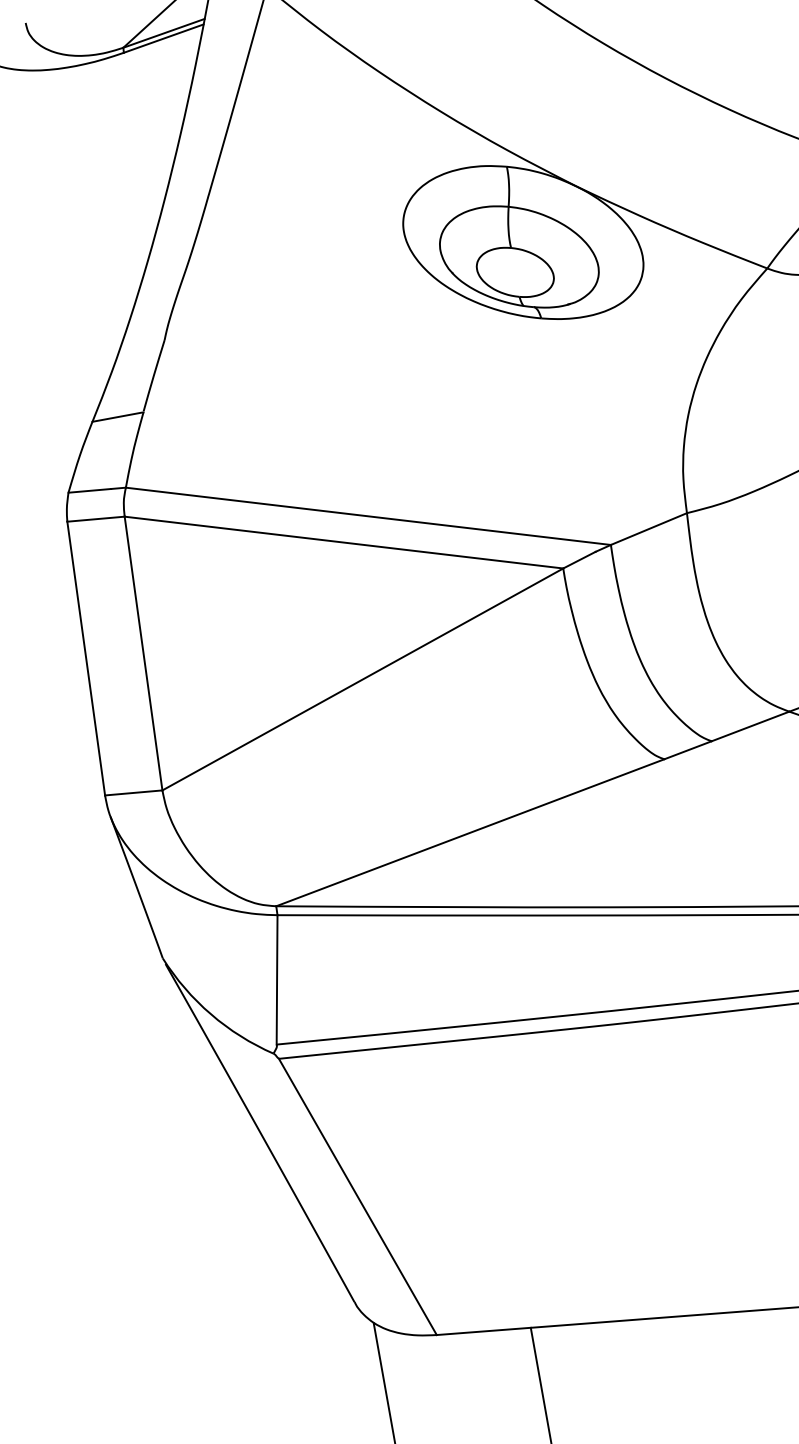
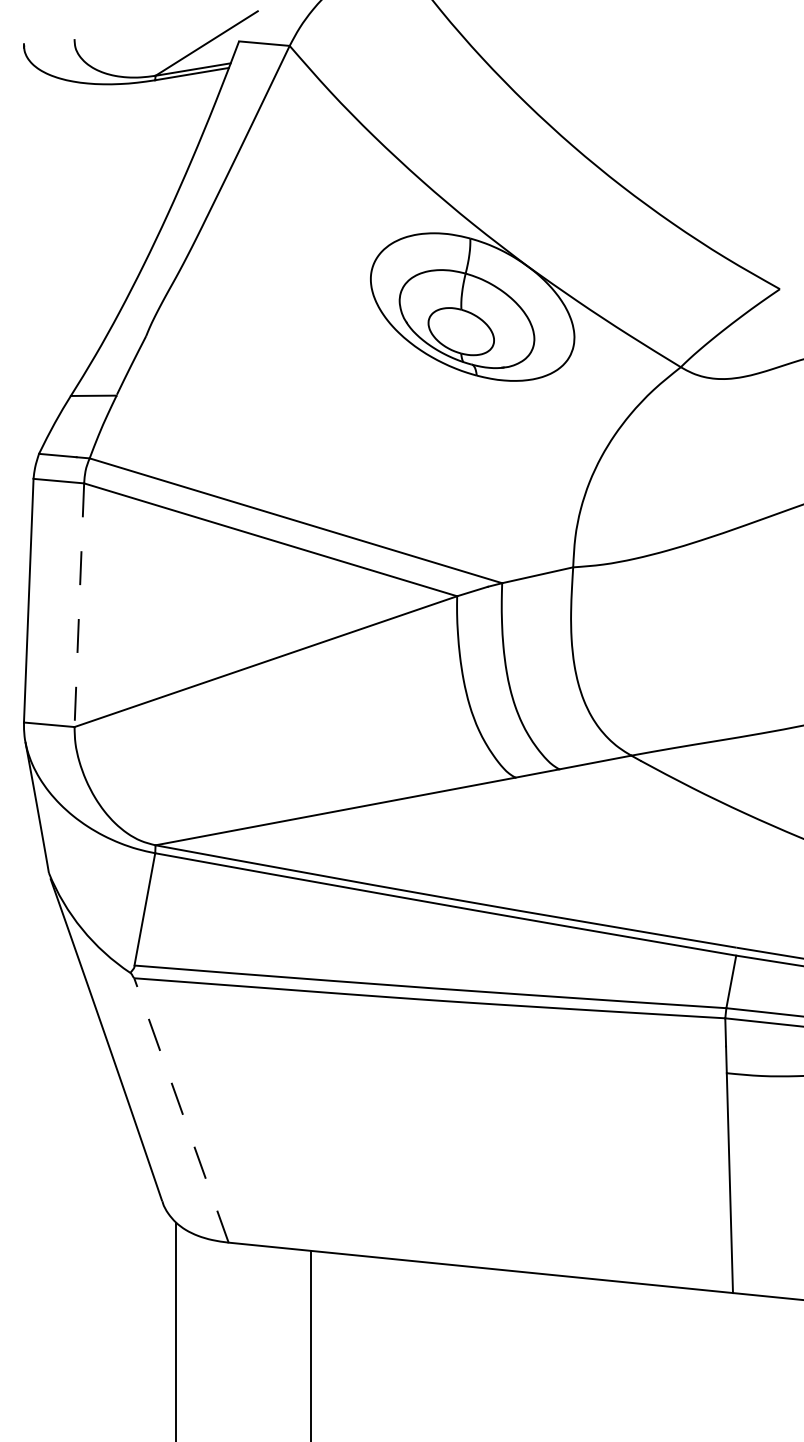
line: (143, 653) -> (79, 605), solid -> dashed
line: (357, 1195) -> (181, 1109), solid -> dashed

